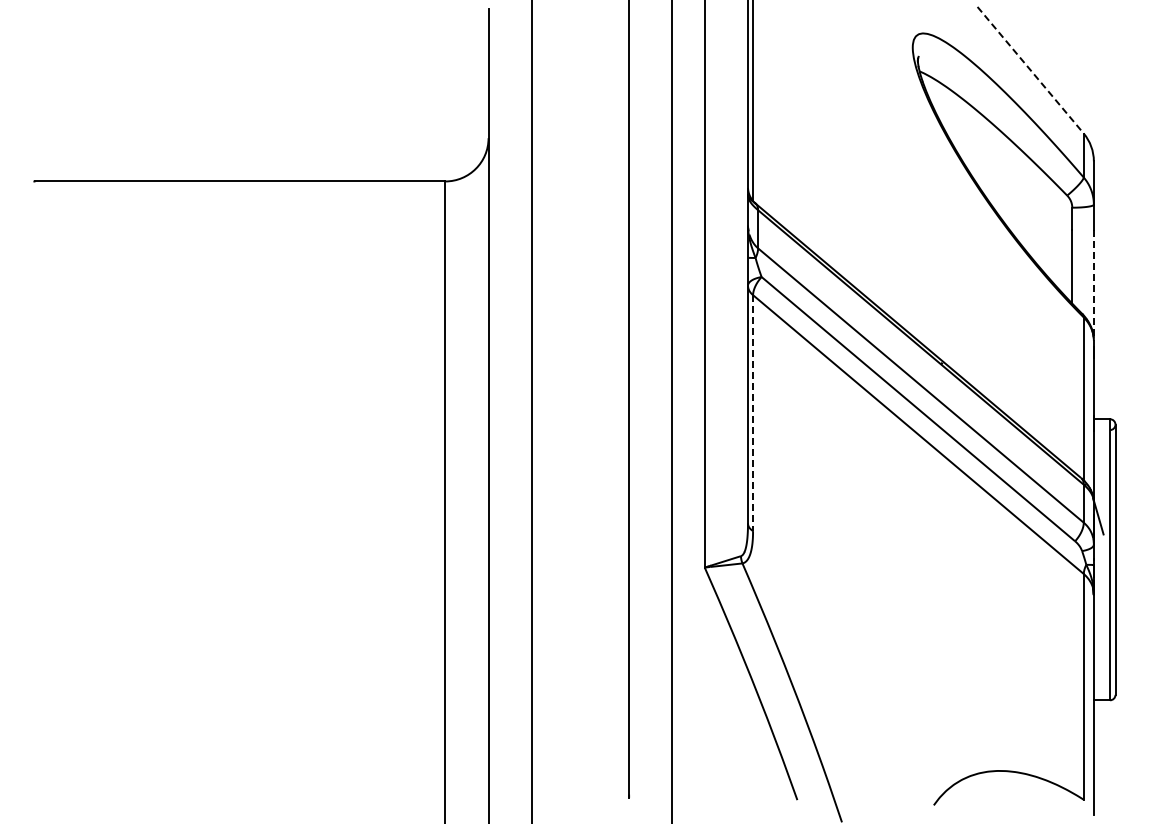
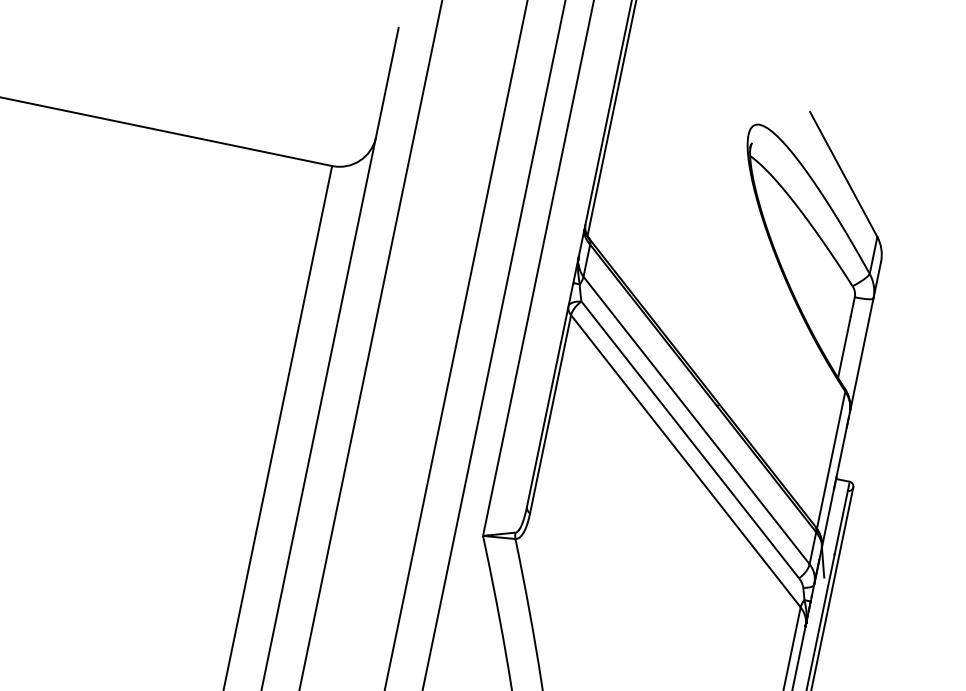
line: (1030, 70) -> (843, 174), dashed -> solid
line: (1093, 284) -> (859, 365), dashed -> solid
line: (753, 413) -> (550, 414), dashed -> solid

